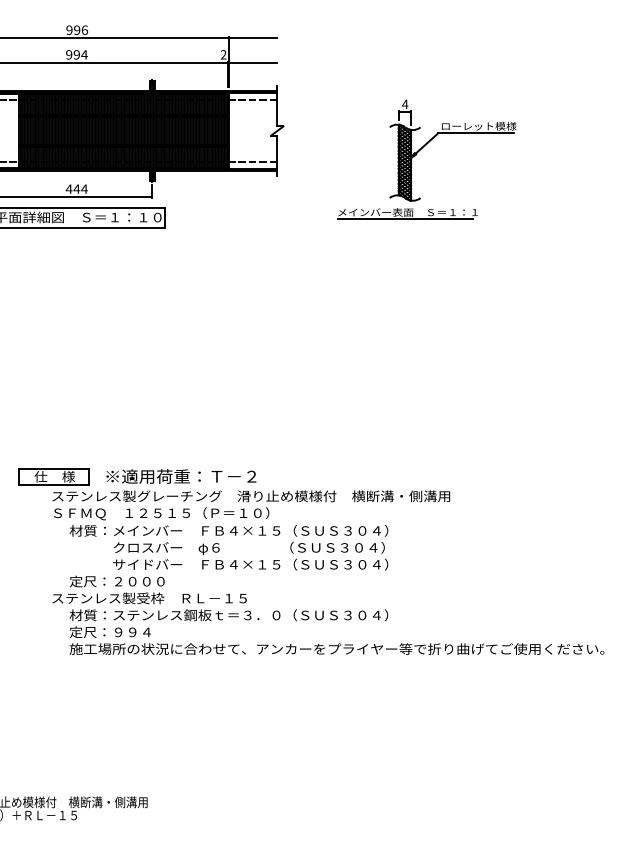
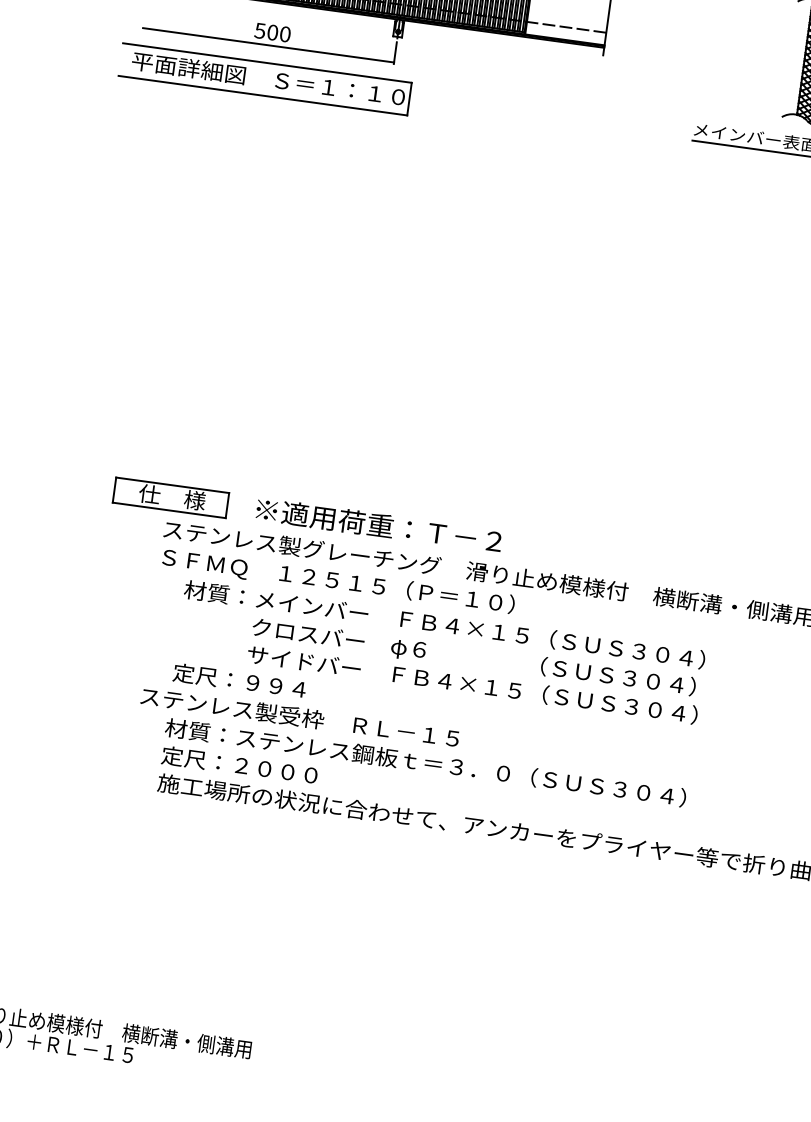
text: (76, 188) -> (272, 31), 444 -> 500
text: (139, 581) -> (287, 687), 定尺：２０００ -> 定尺：９９４
text: (139, 632) -> (275, 770), 定尺：９９４ -> 定尺：２０００

